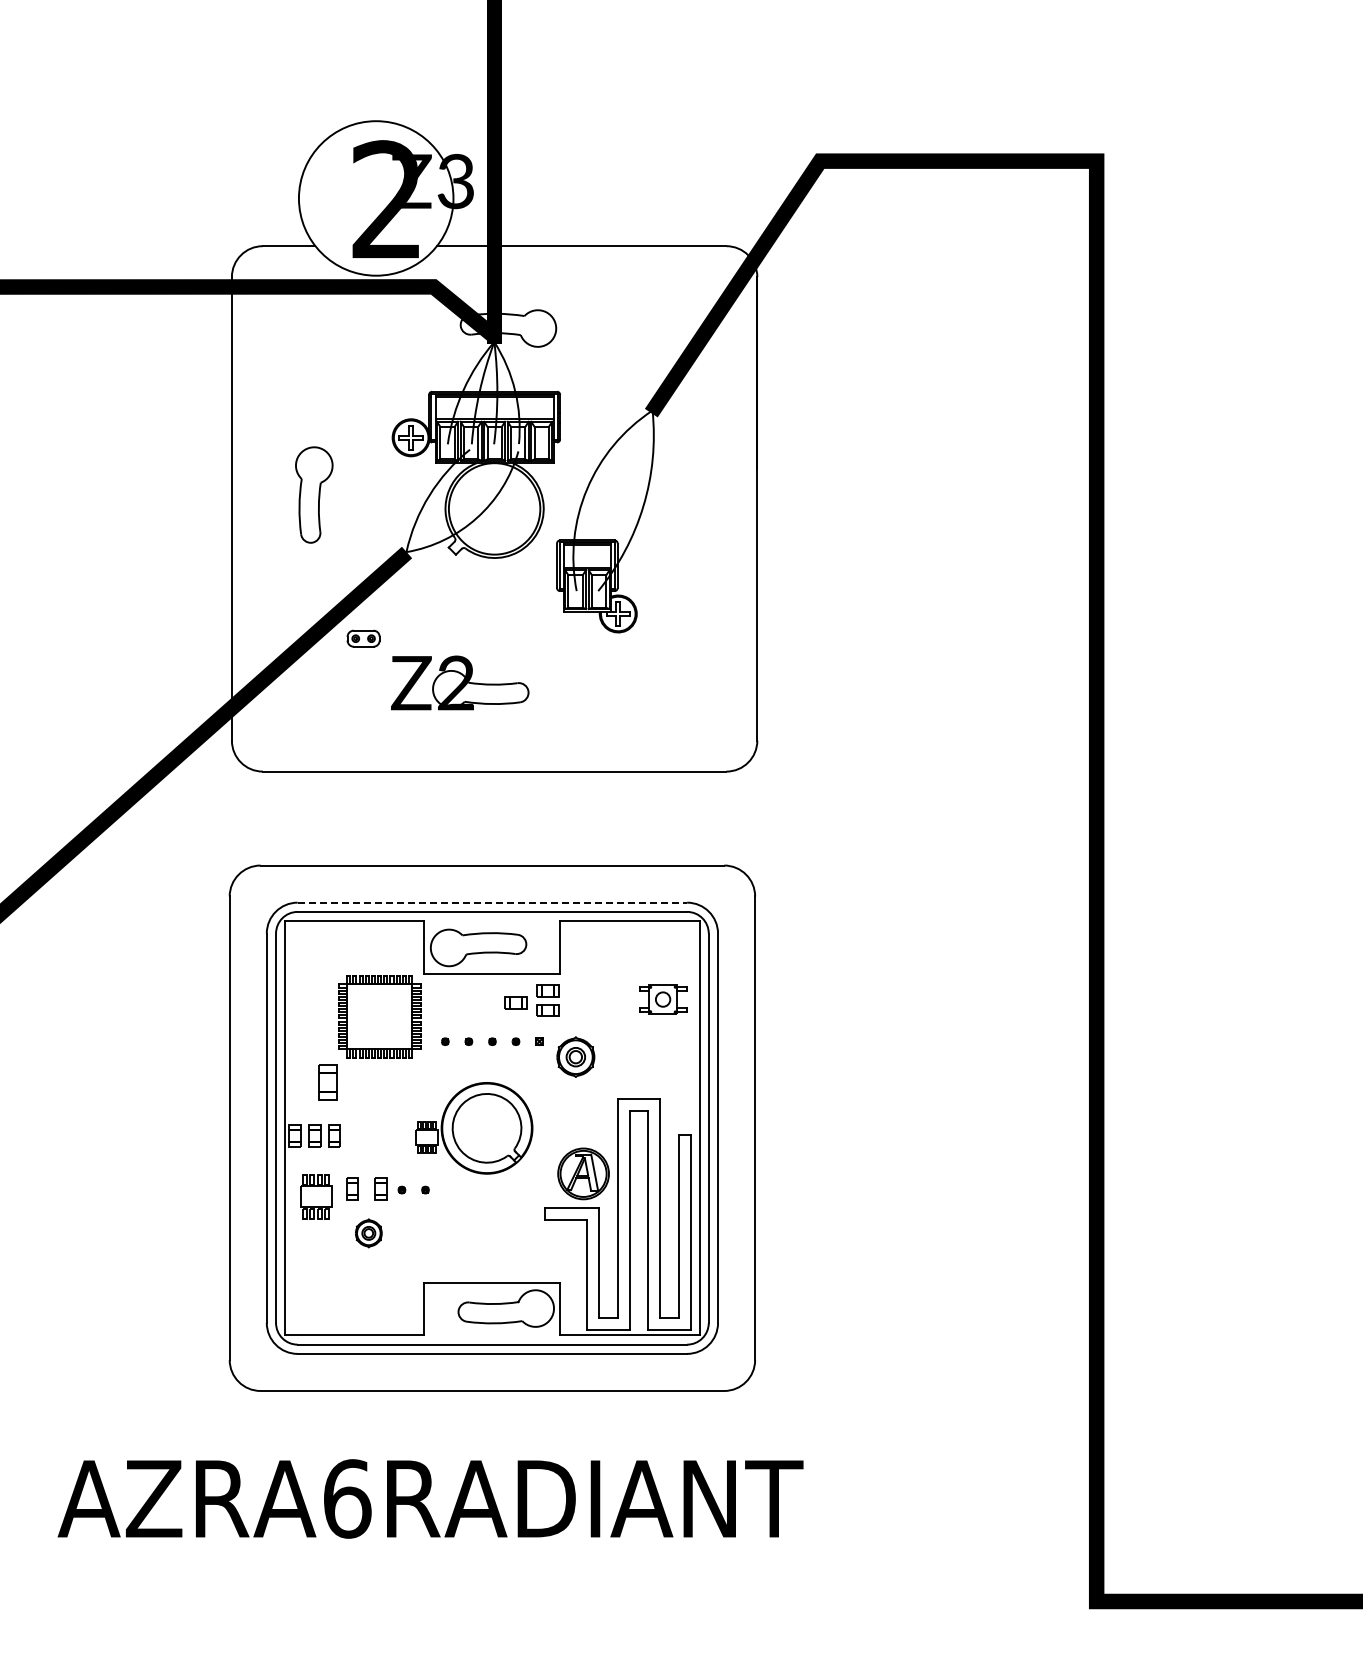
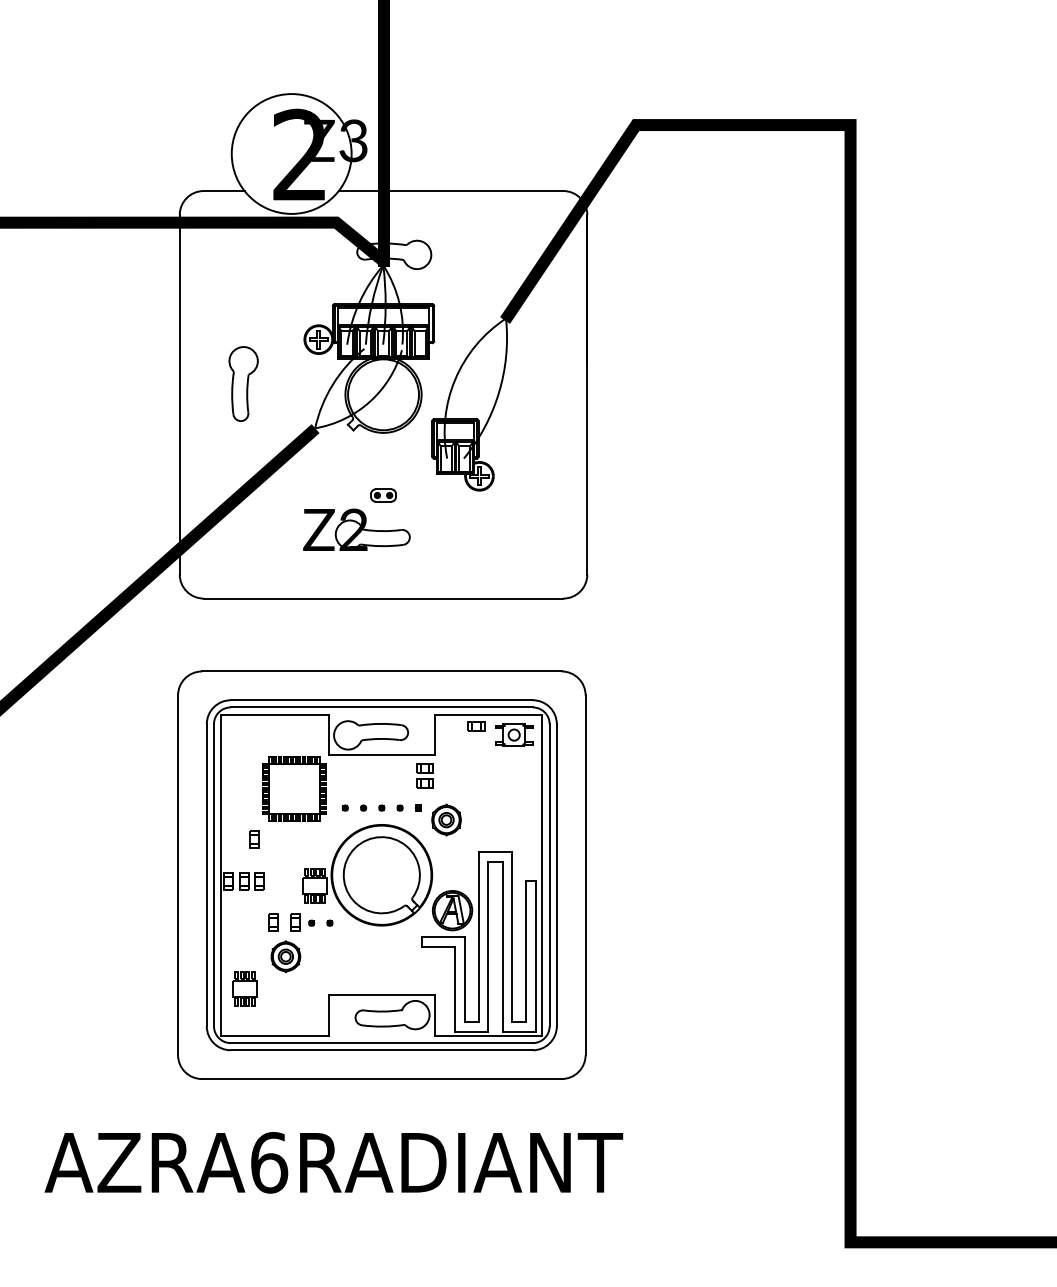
part: (363, 638) -> (383, 495), moved
line: (492, 902) -> (381, 700), dashed -> solid
part: (663, 999) -> (514, 735), moved
part: (515, 1002) -> (476, 725), moved
part: (327, 1082) -> (253, 839), size x0.62
part: (474, 1128) -> (367, 875), size x1.43
part: (316, 1196) -> (245, 988), moved
part: (368, 1233) -> (285, 956), size x1.43

